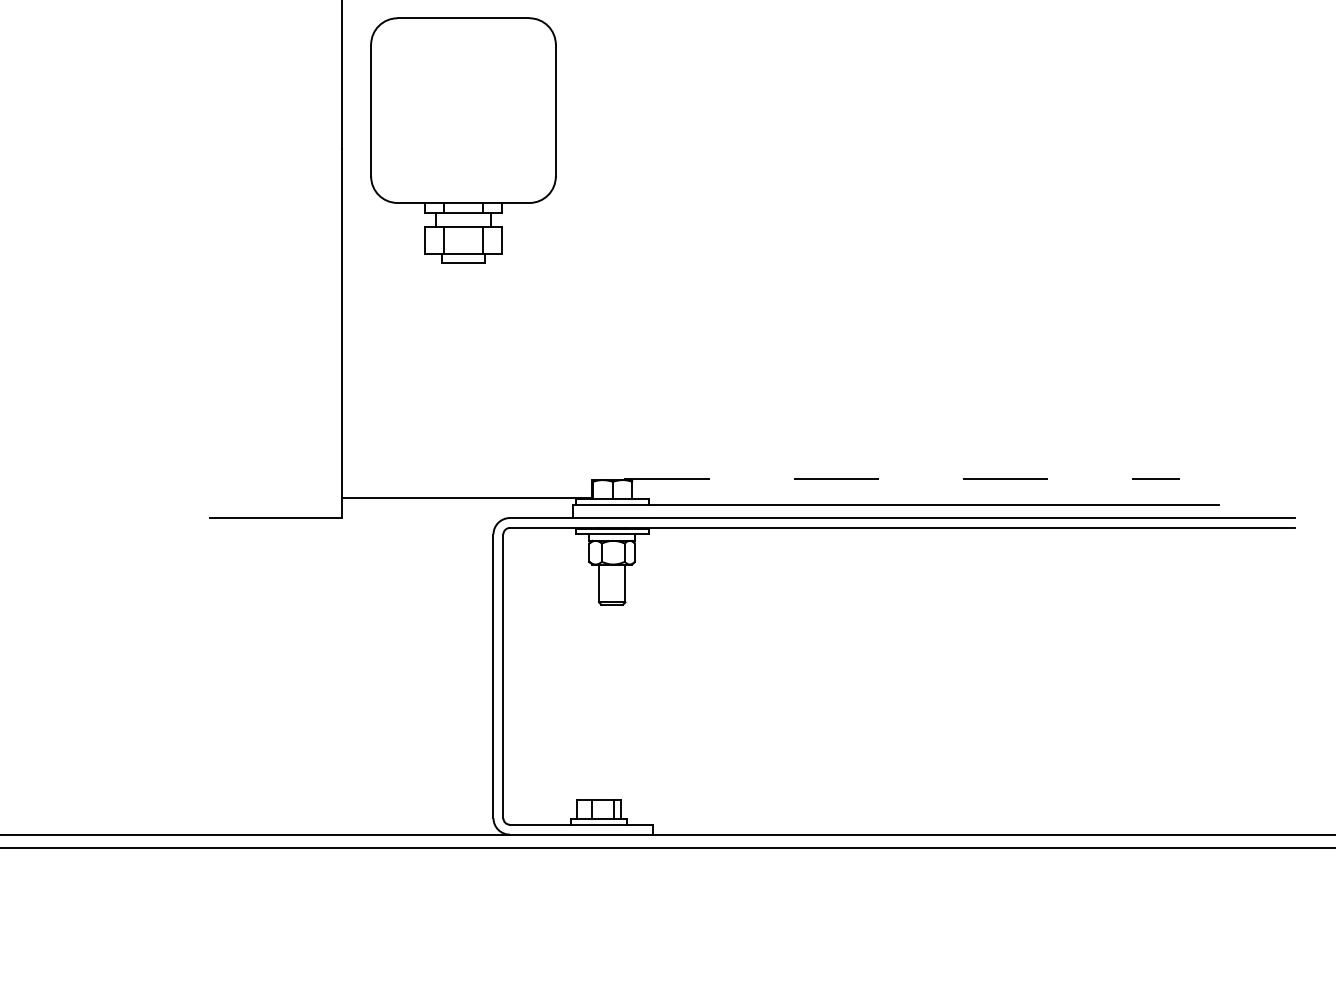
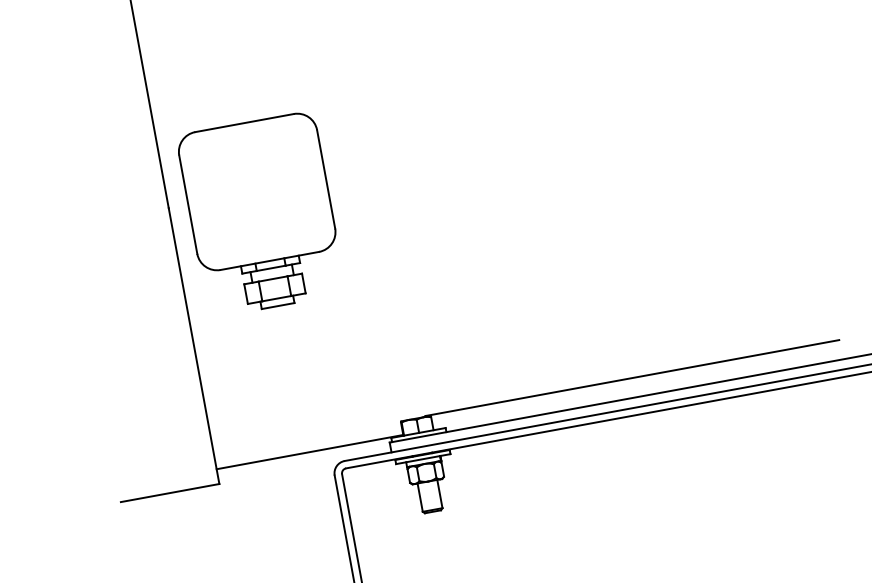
part: (463, 140) -> (261, 214), moved
line: (902, 478) -> (632, 377), dashed -> solid

